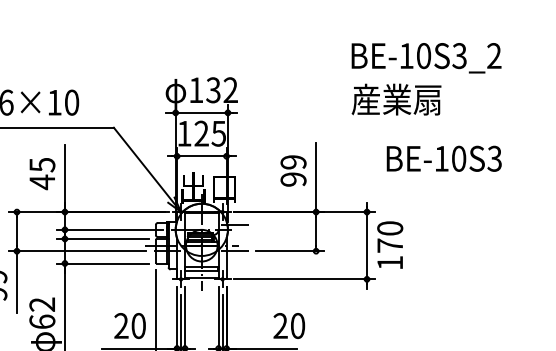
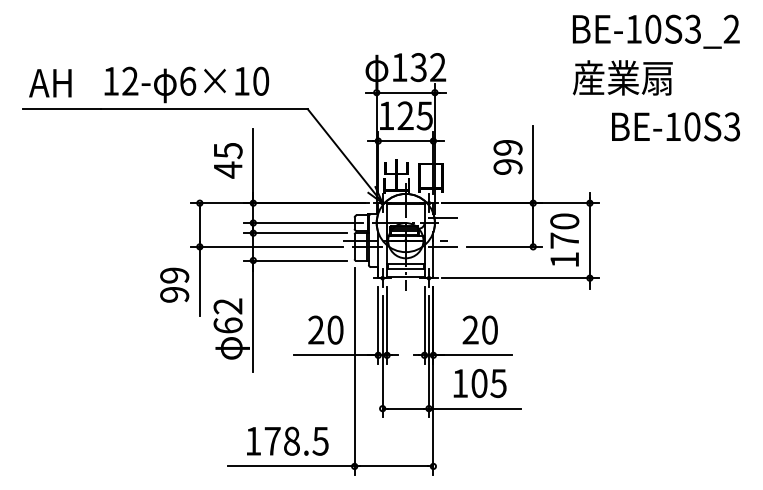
text: (443, 158) -> (675, 126), moved
text: (389, 244) -> (564, 239), moved
text: (288, 325) -> (479, 329), moved

